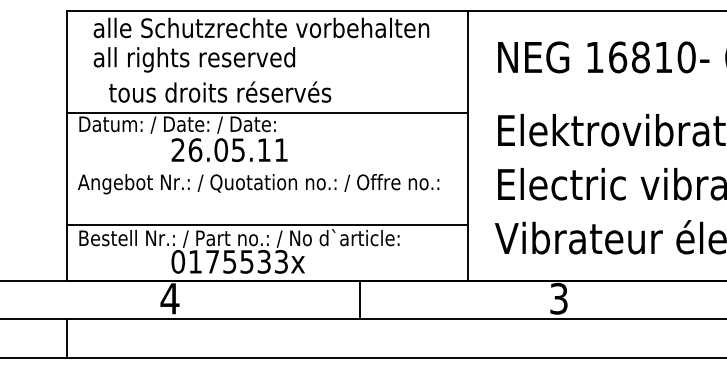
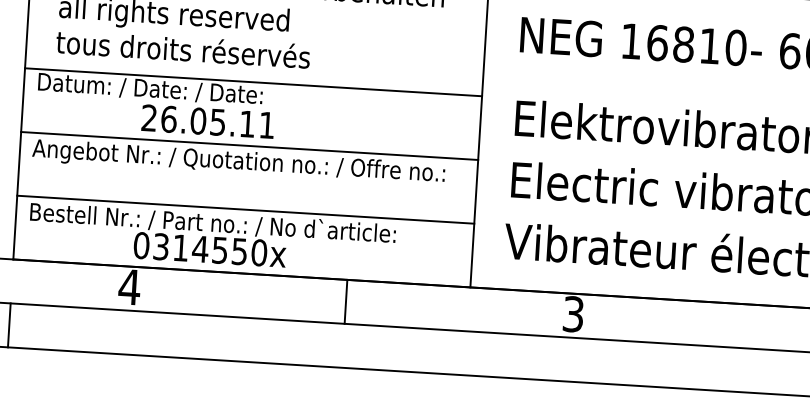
text: (220, 91) -> (183, 48), moved
line: (267, 169) -> (249, 146), added
text: (238, 261) -> (210, 249), 0175533x -> 0314550x

